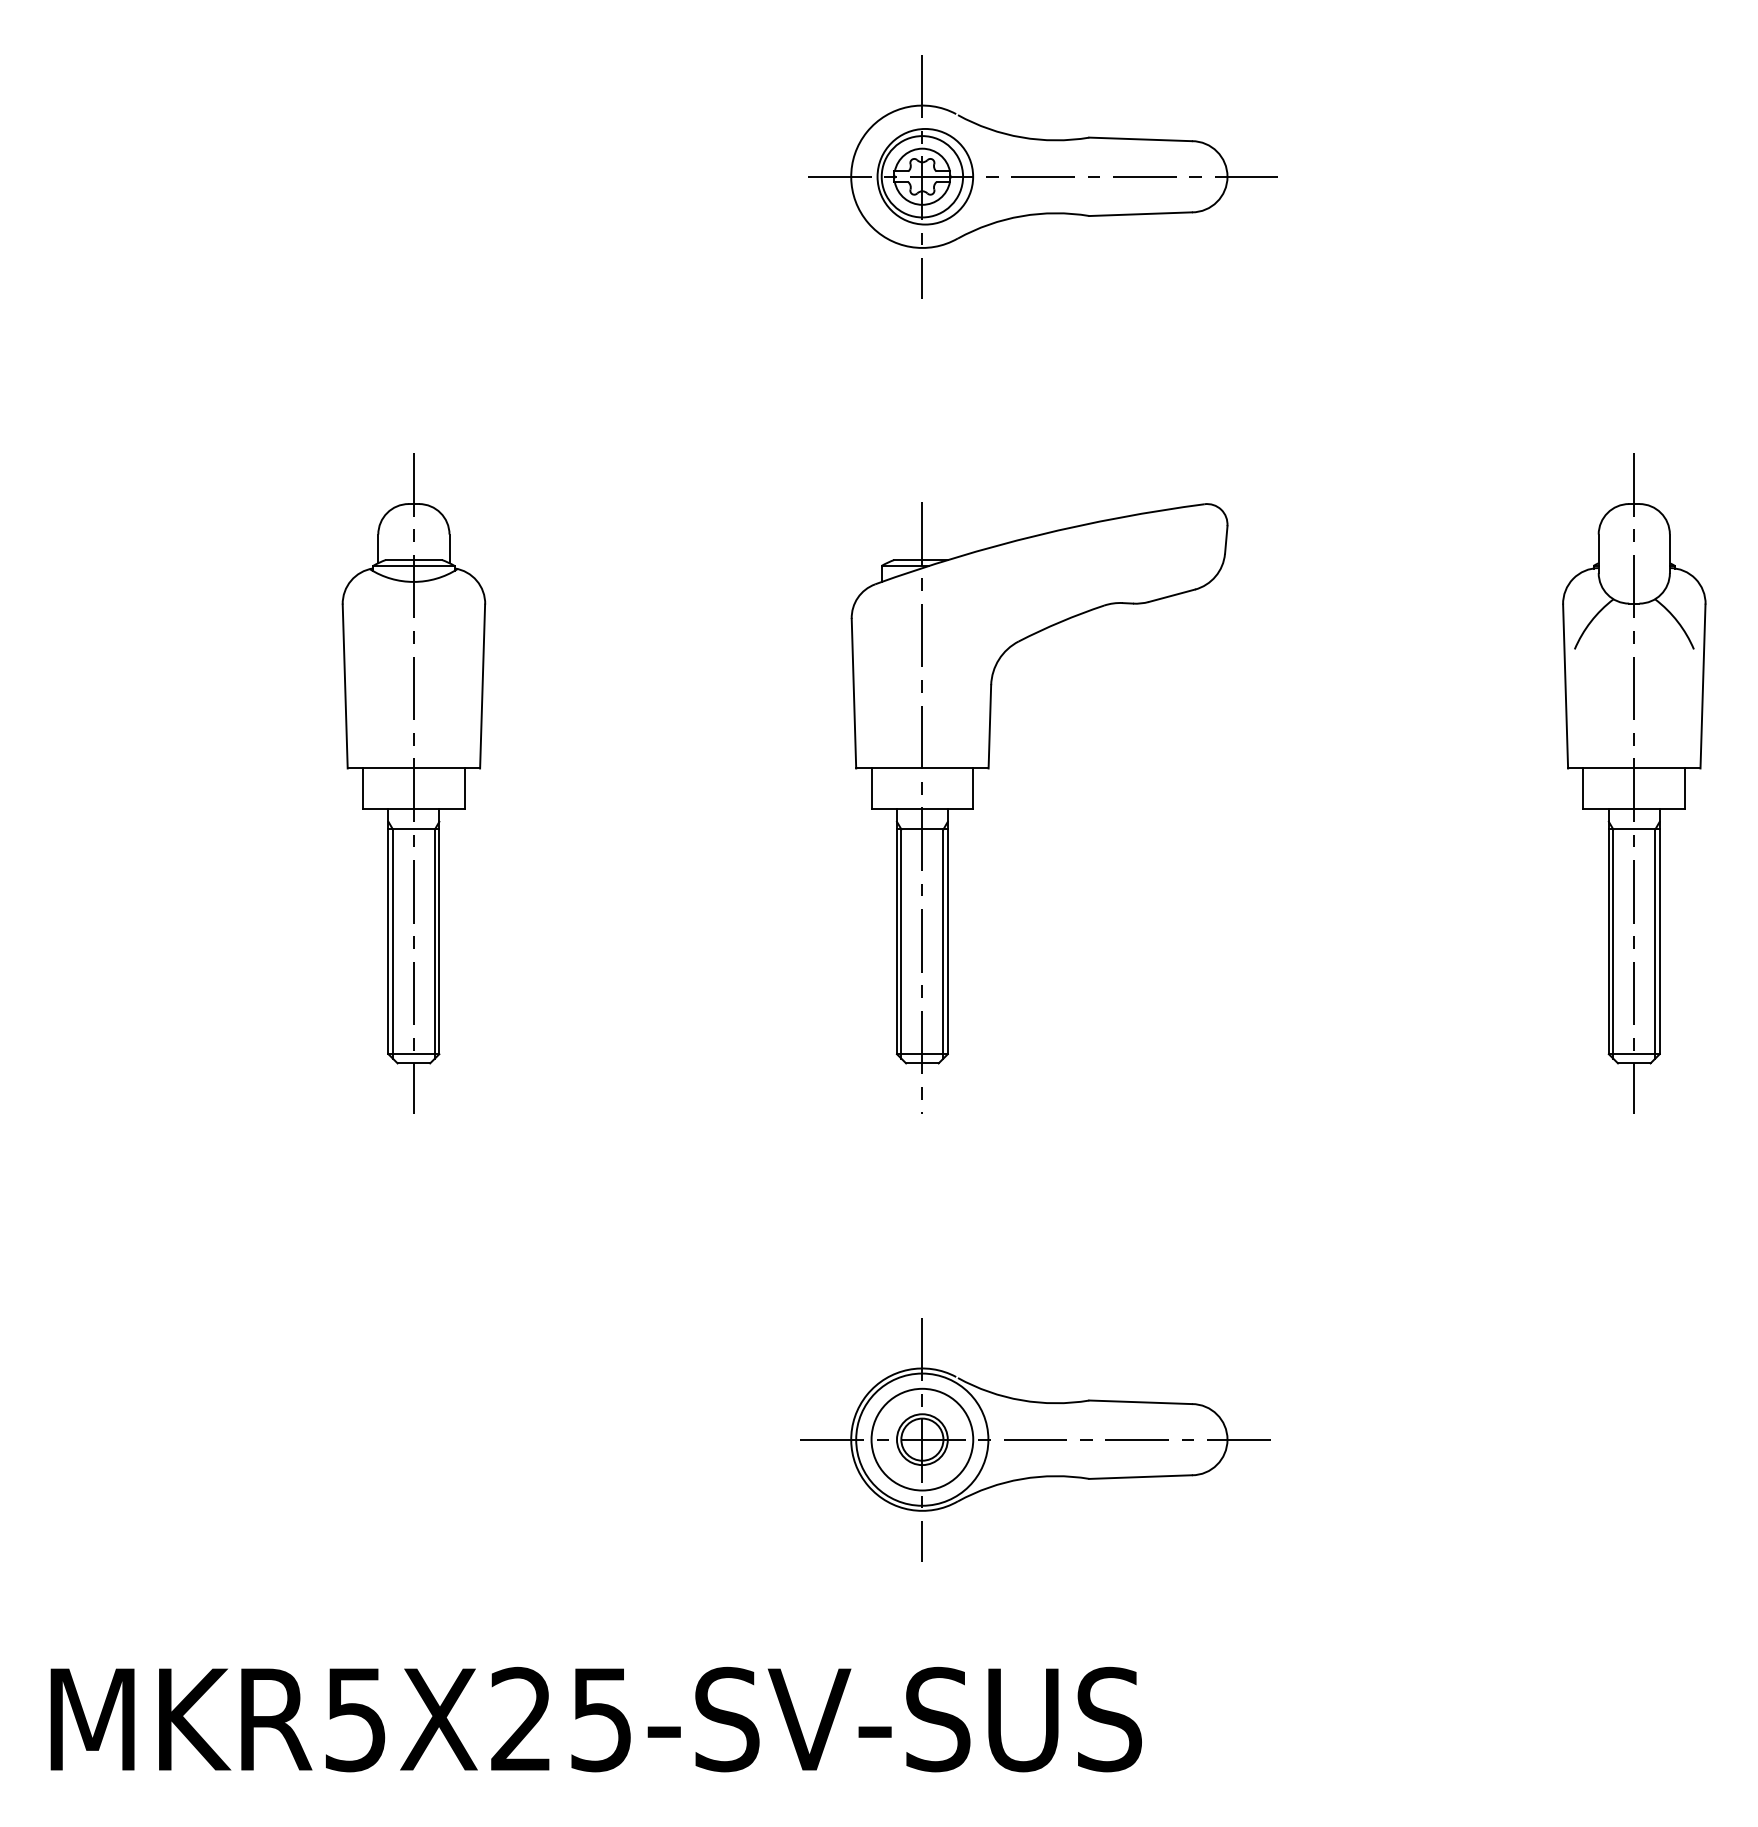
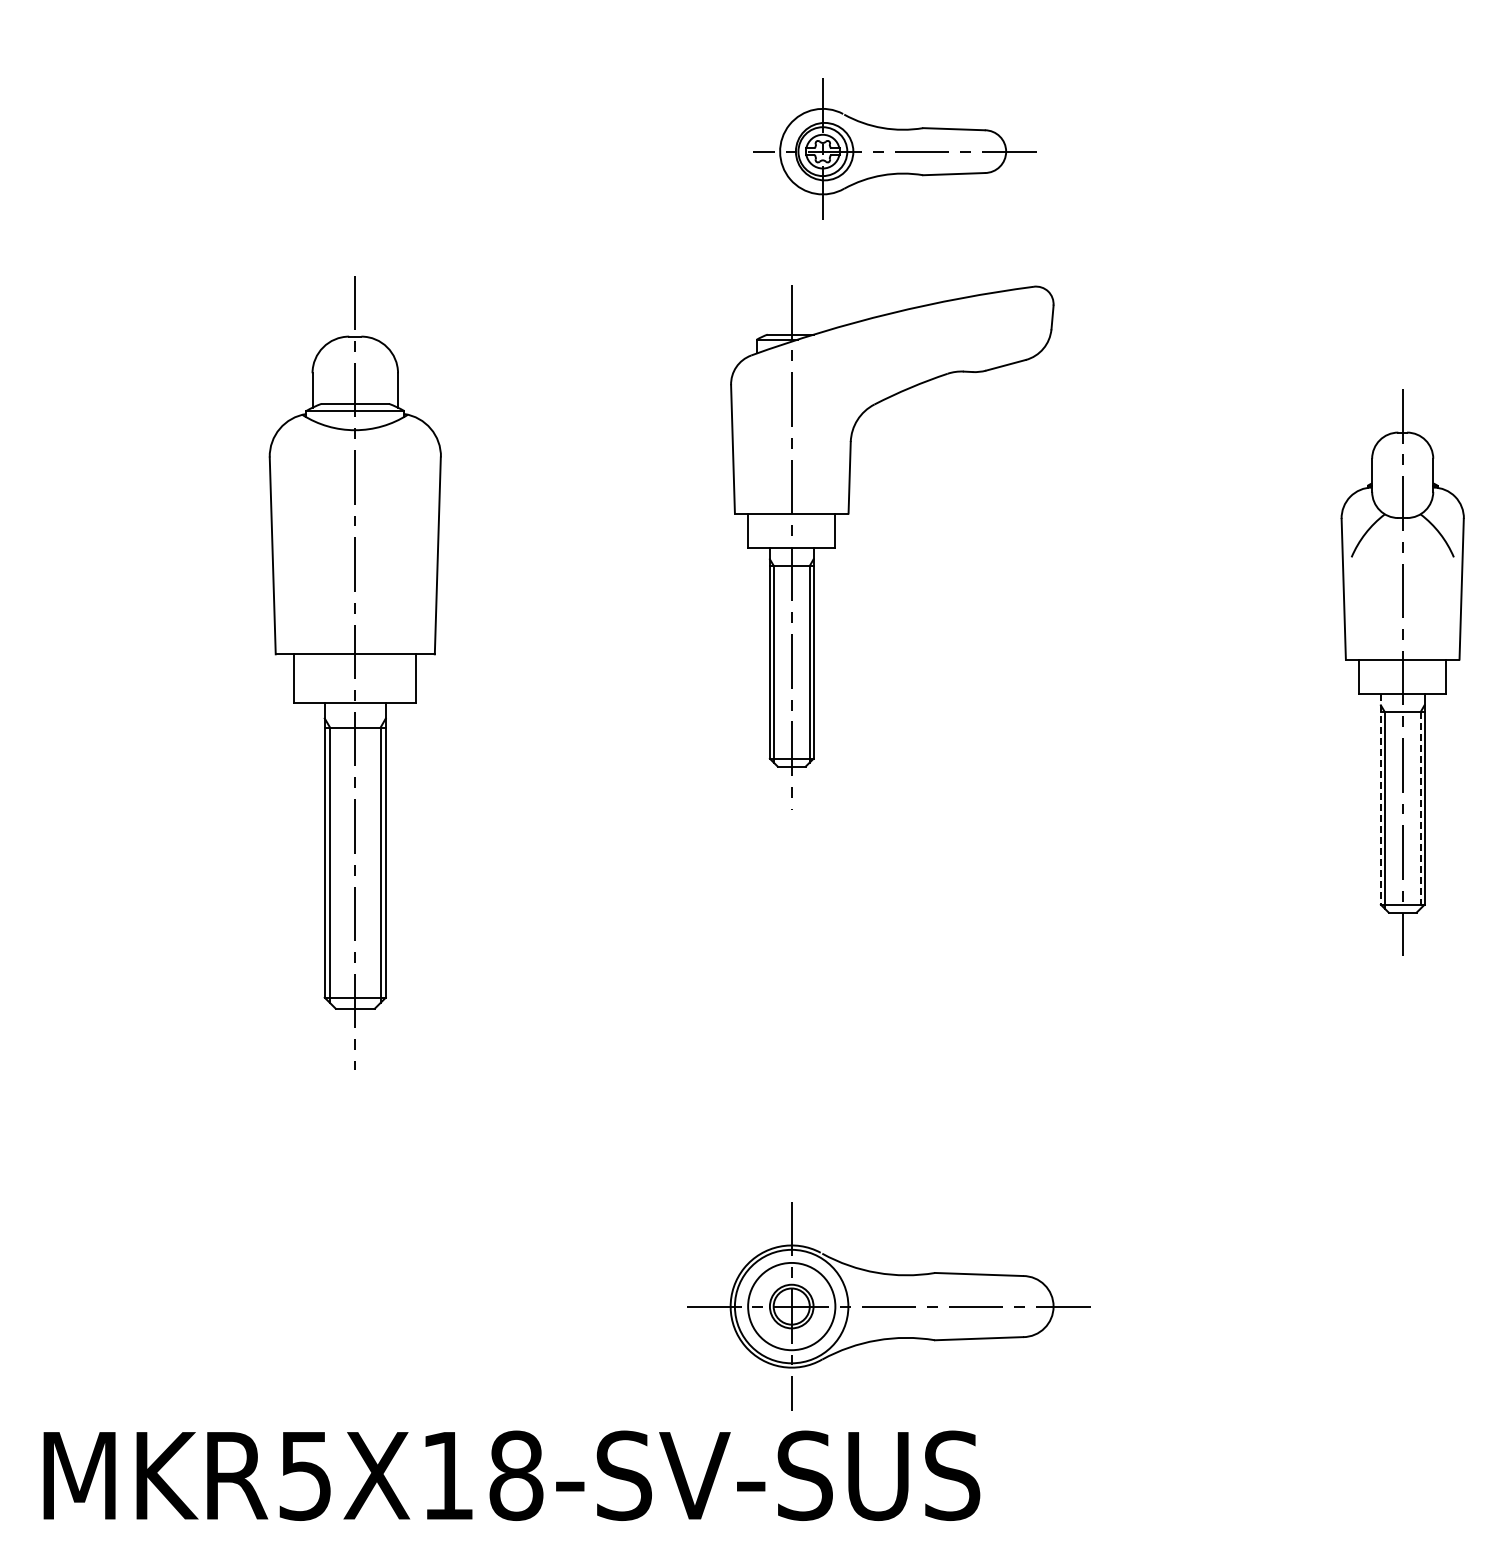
part: (1043, 176) -> (895, 151), size x0.7
part: (989, 769) -> (849, 514), moved
part: (414, 783) -> (355, 672), size x1.4
line: (1608, 932) -> (1380, 800), solid -> dashed
line: (1655, 944) -> (1420, 810), solid -> dashed
part: (1035, 1439) -> (888, 1306), moved
text: (562, 1719) -> (482, 1475), MKR5X25-SV-SUS -> MKR5X18-SV-SUS

